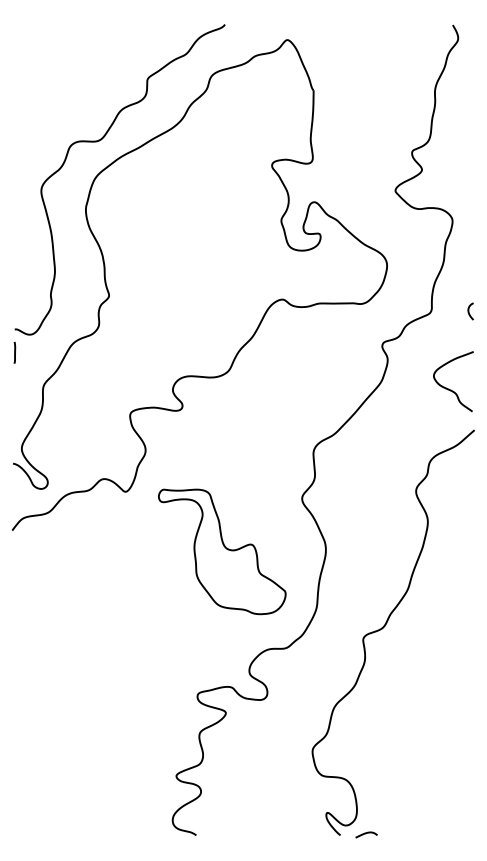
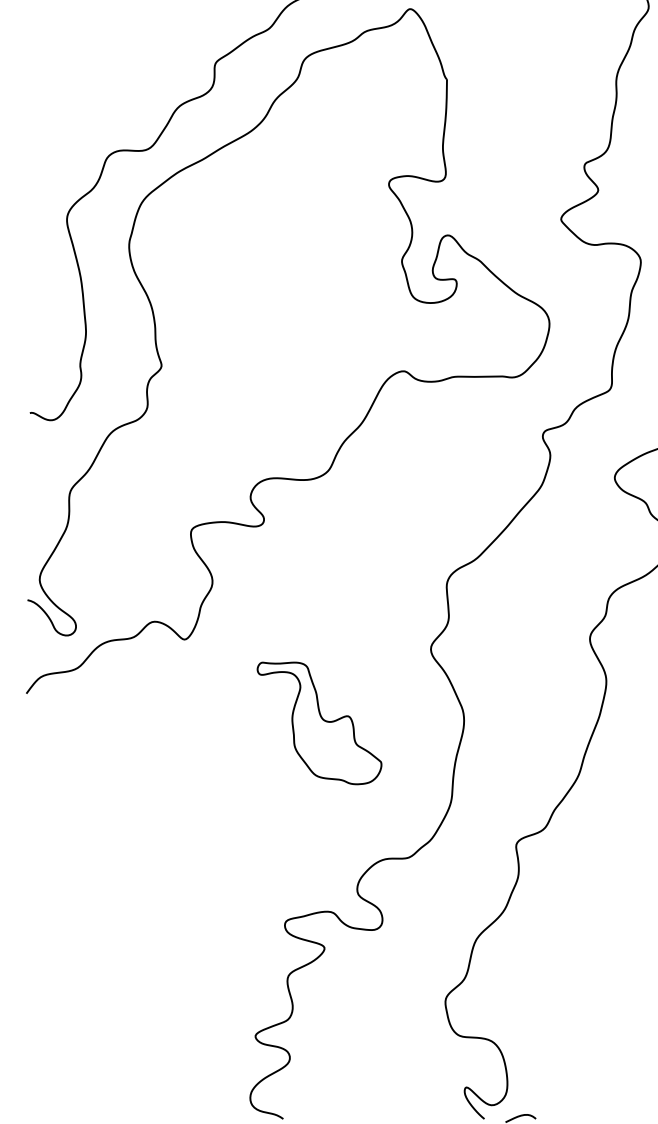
curve: (14, 352) -> (29, 445), removed
part: (222, 551) -> (319, 722), size x0.7

